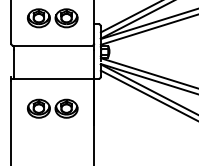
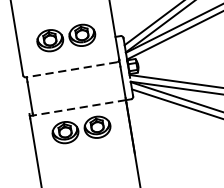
line: (52, 45) -> (71, 69), solid -> dashed
line: (53, 78) -> (78, 107), solid -> dashed
part: (52, 108) -> (81, 129), moved

